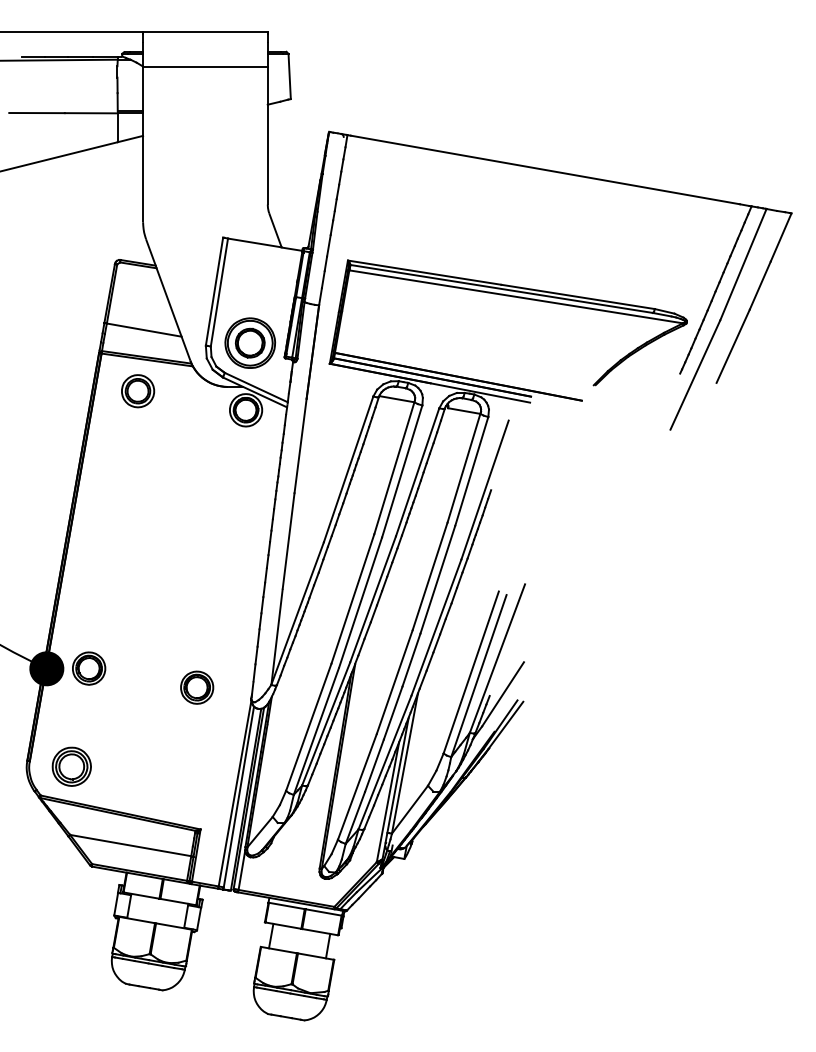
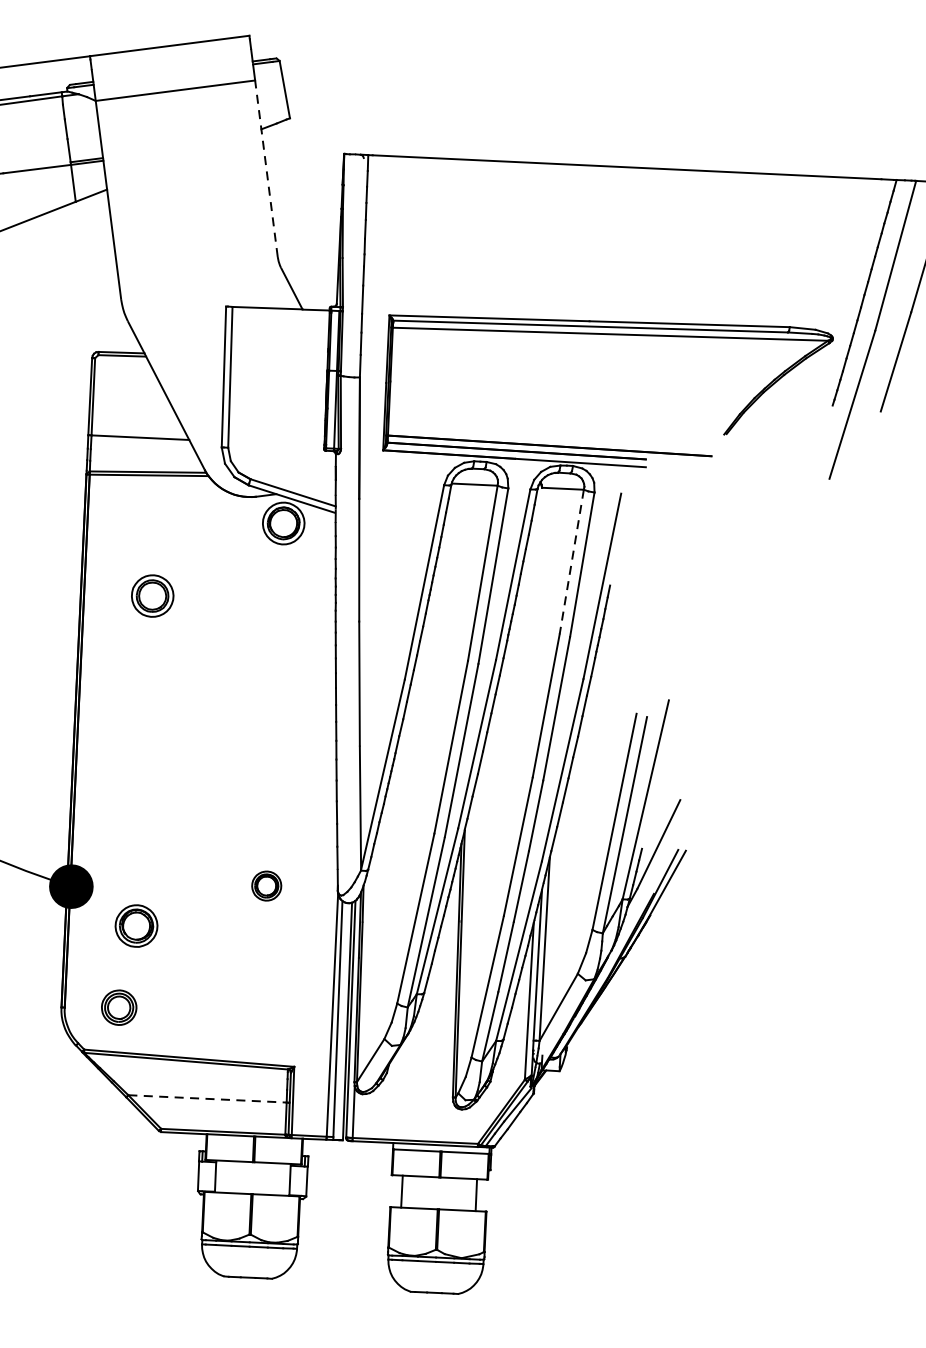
line: (267, 134) -> (265, 167), solid -> dashed
part: (250, 342) -> (278, 436), removed
part: (138, 391) -> (153, 596), moved
line: (463, 468) -> (571, 562), solid -> dashed
part: (89, 668) -> (137, 925), moved
part: (197, 687) -> (267, 885), size x0.7
part: (71, 766) -> (118, 1007), size x0.7
line: (131, 845) -> (208, 1098), solid -> dashed

